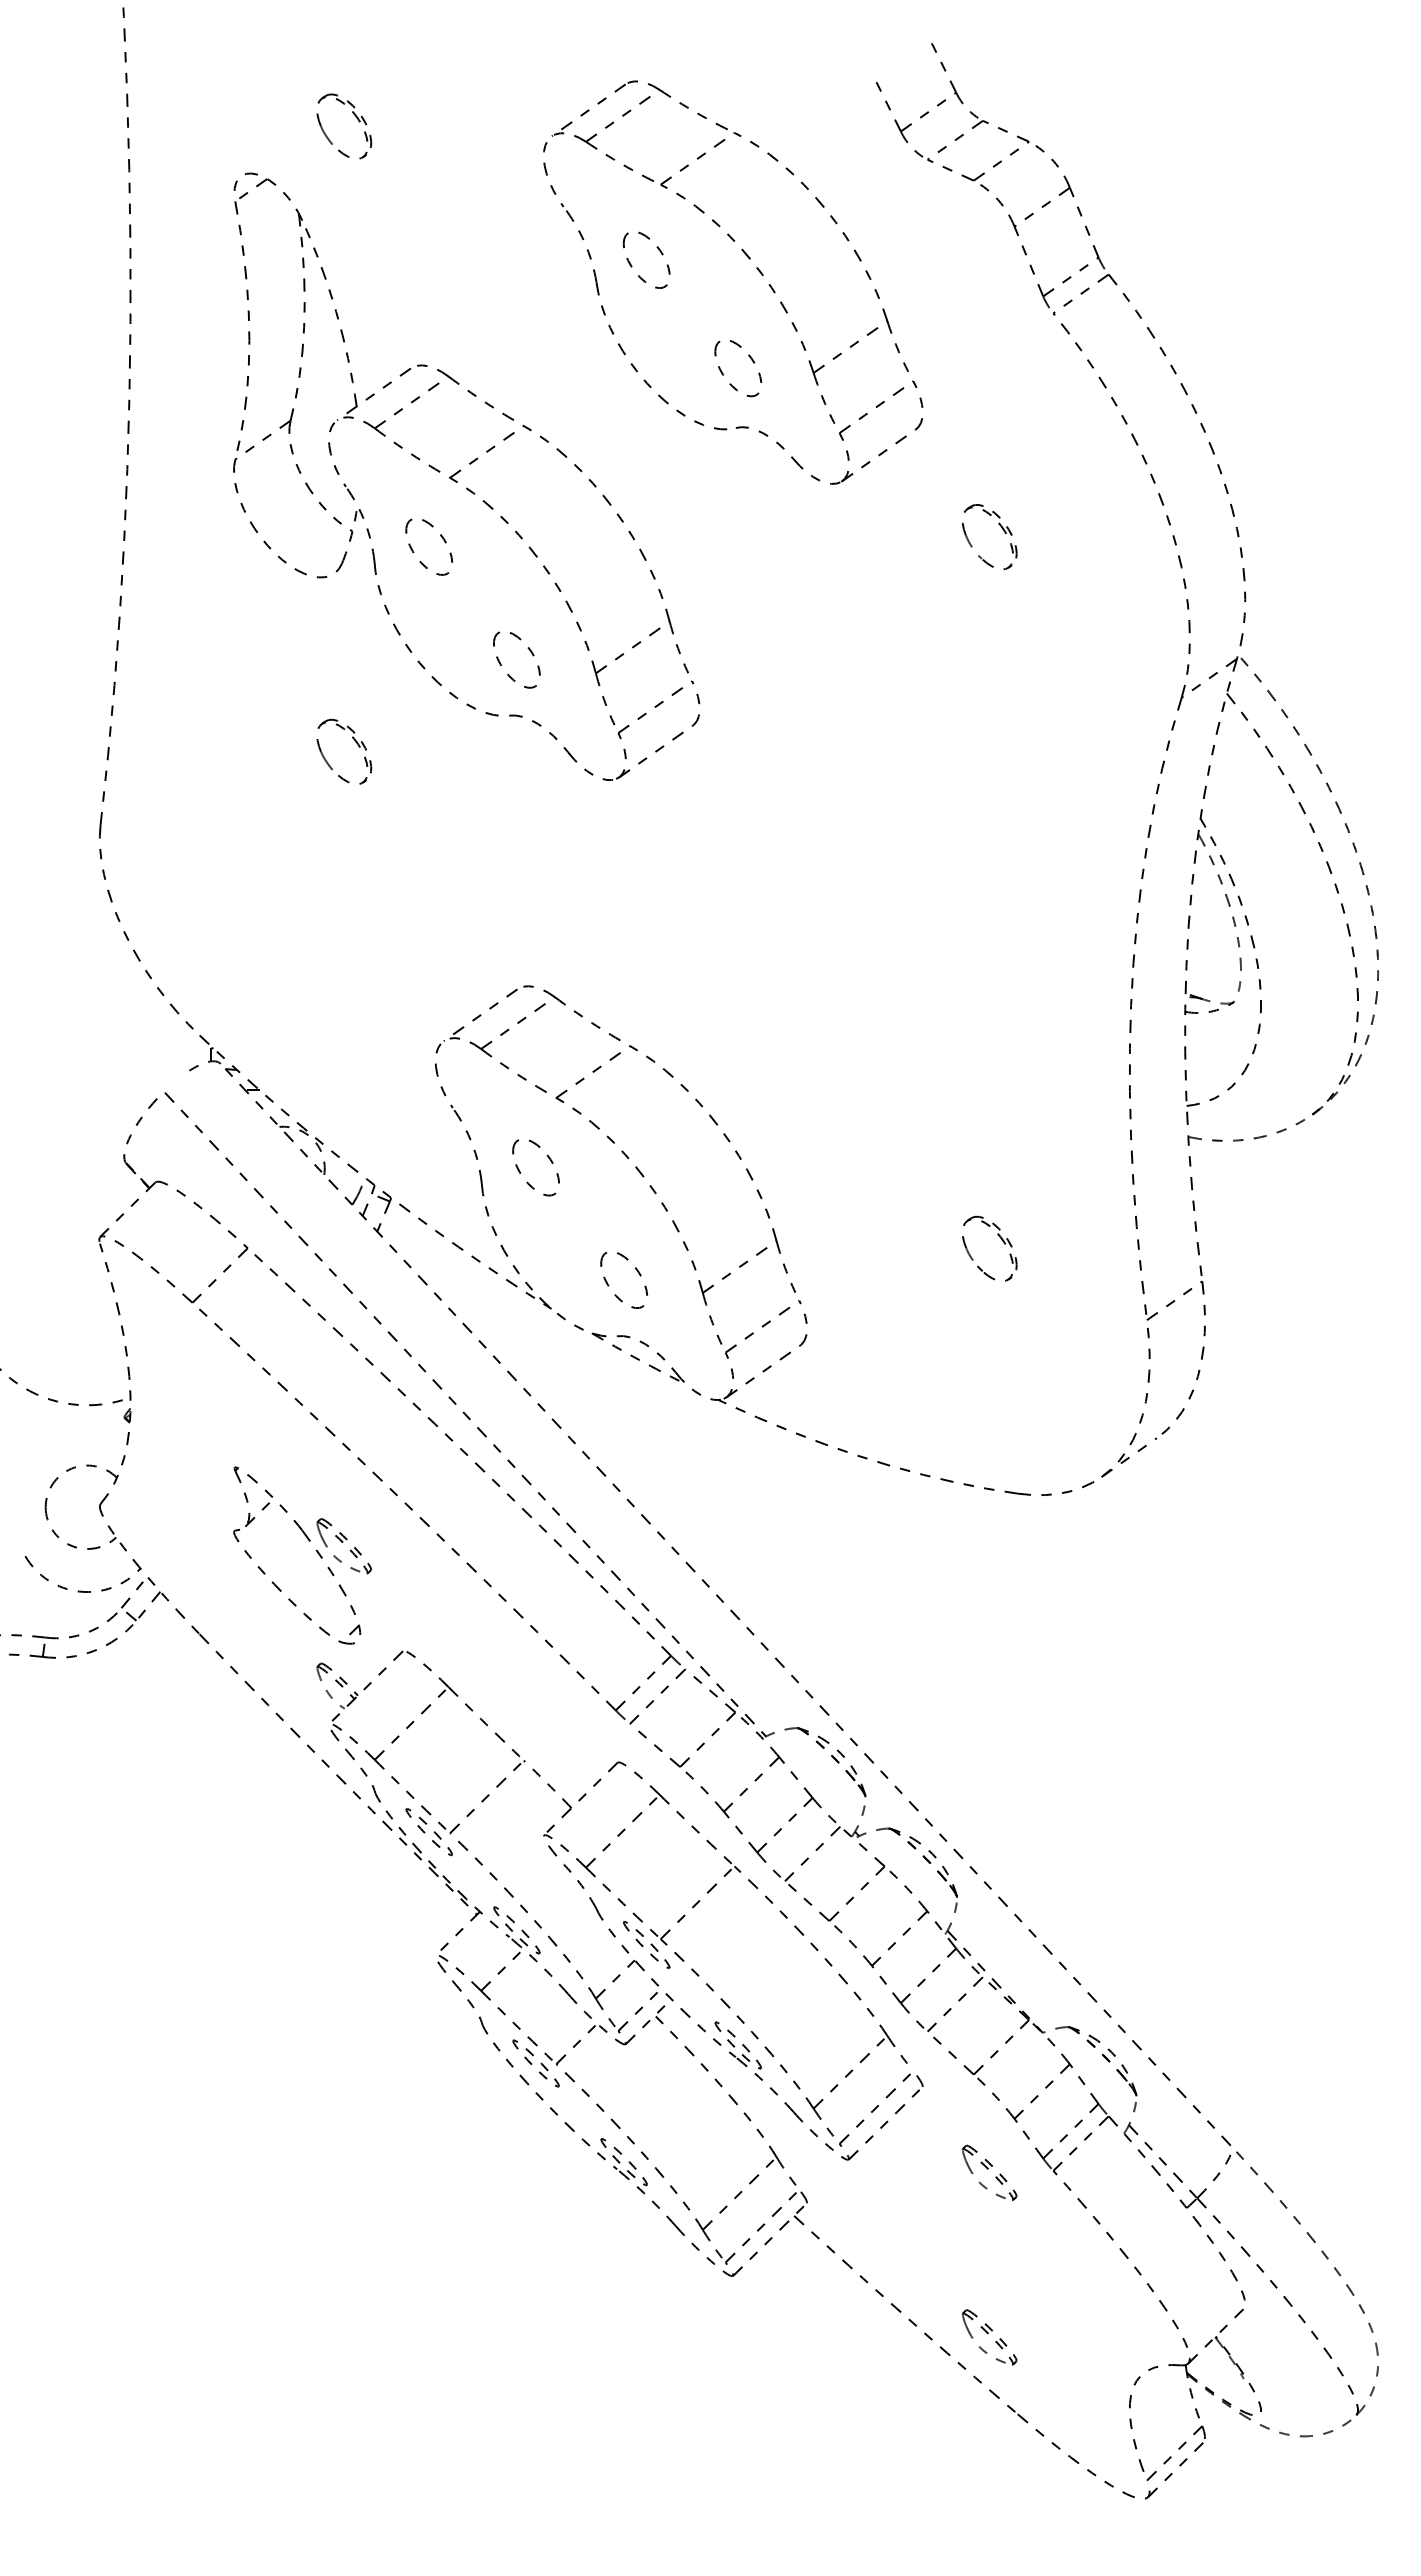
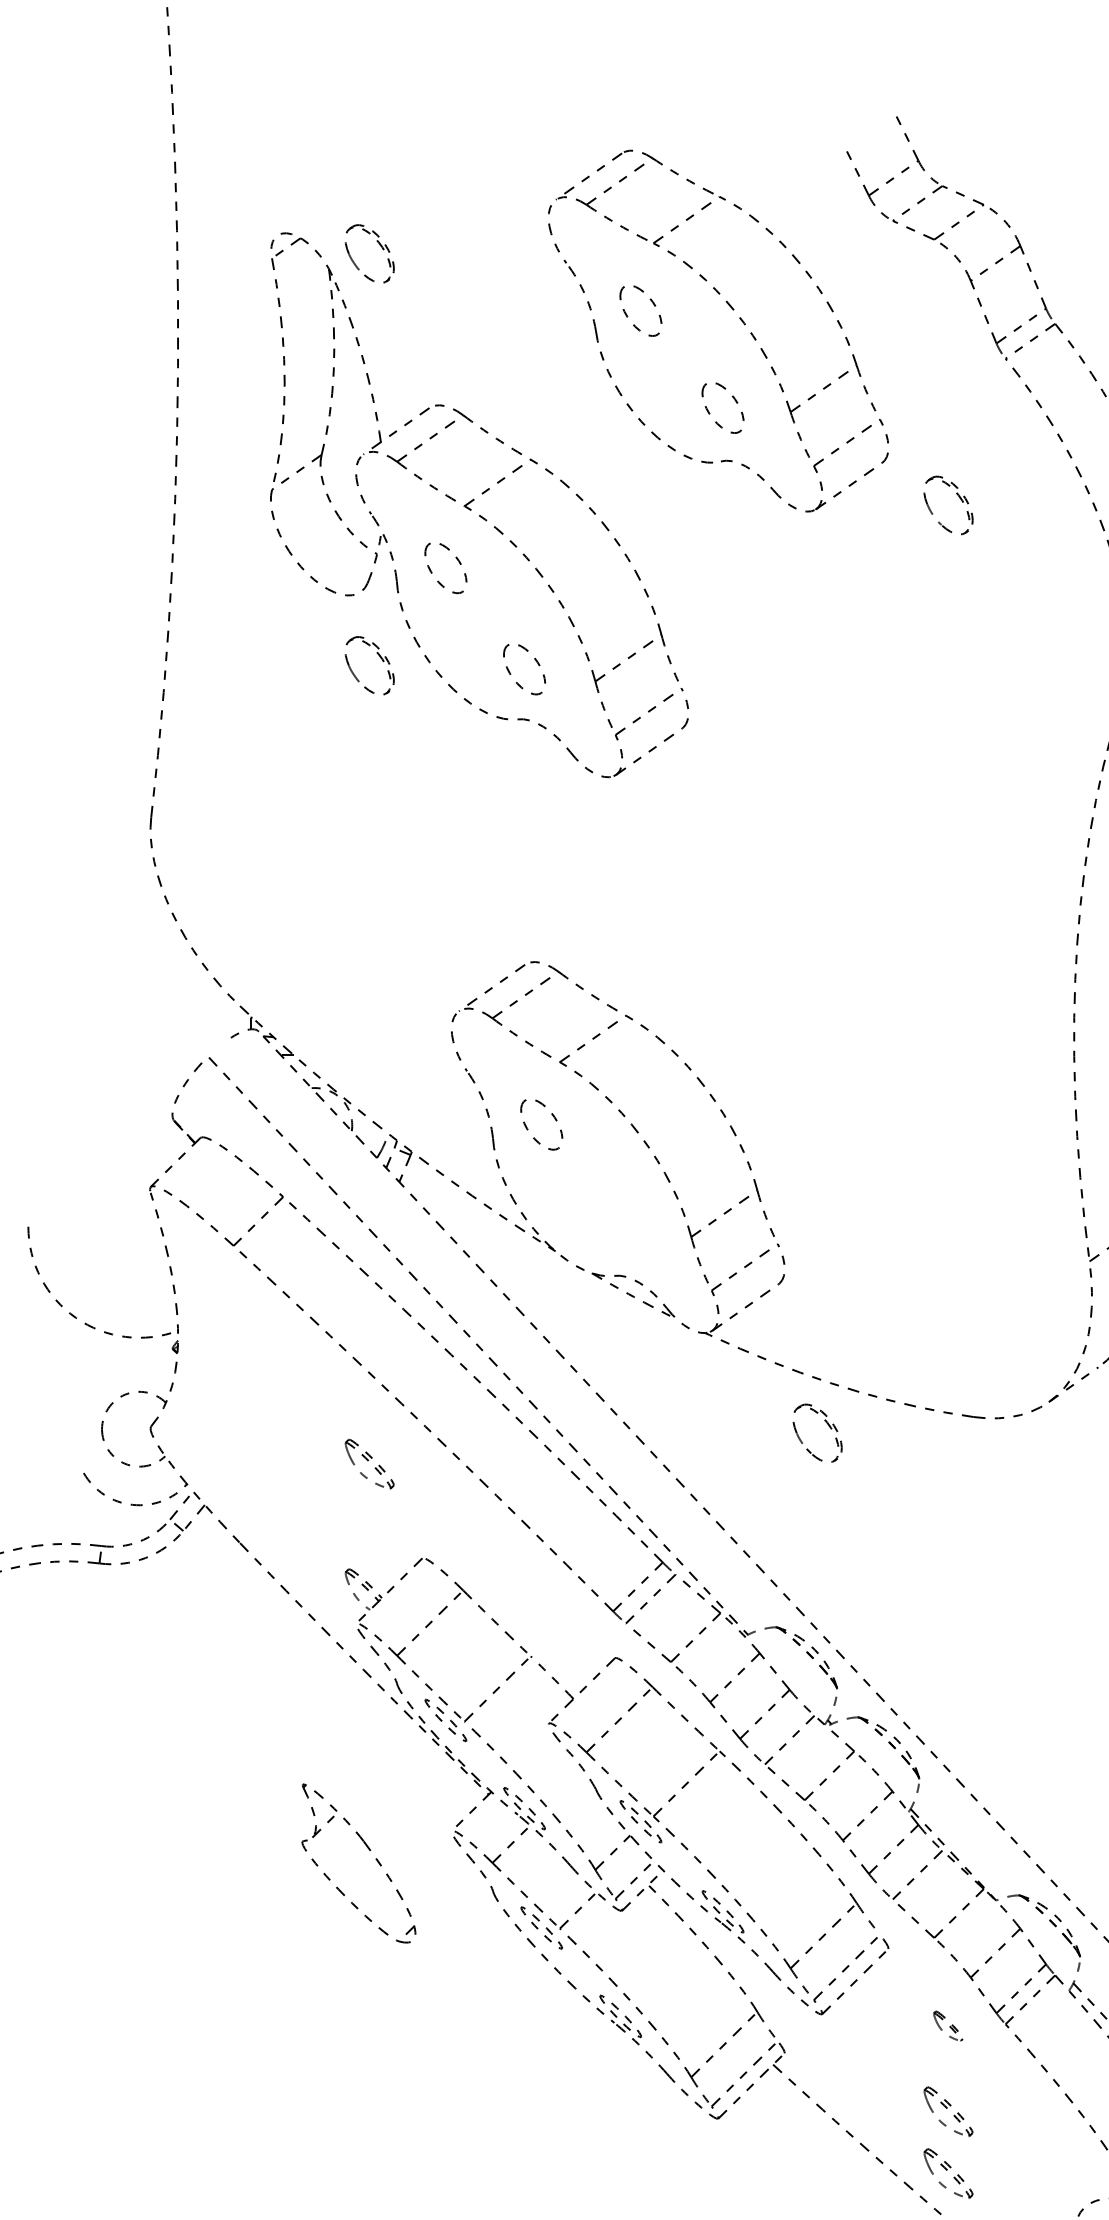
part: (355, 117) -> (379, 245), moved
part: (1001, 528) -> (959, 497), moved
part: (354, 741) -> (378, 656), moved
part: (1001, 1240) -> (828, 1425), moved
part: (637, 1272) -> (632, 1218), removed
part: (309, 1541) -> (369, 1850), moved
part: (989, 2172) -> (948, 2025), size x0.6
part: (989, 2268) -> (948, 2111), added

